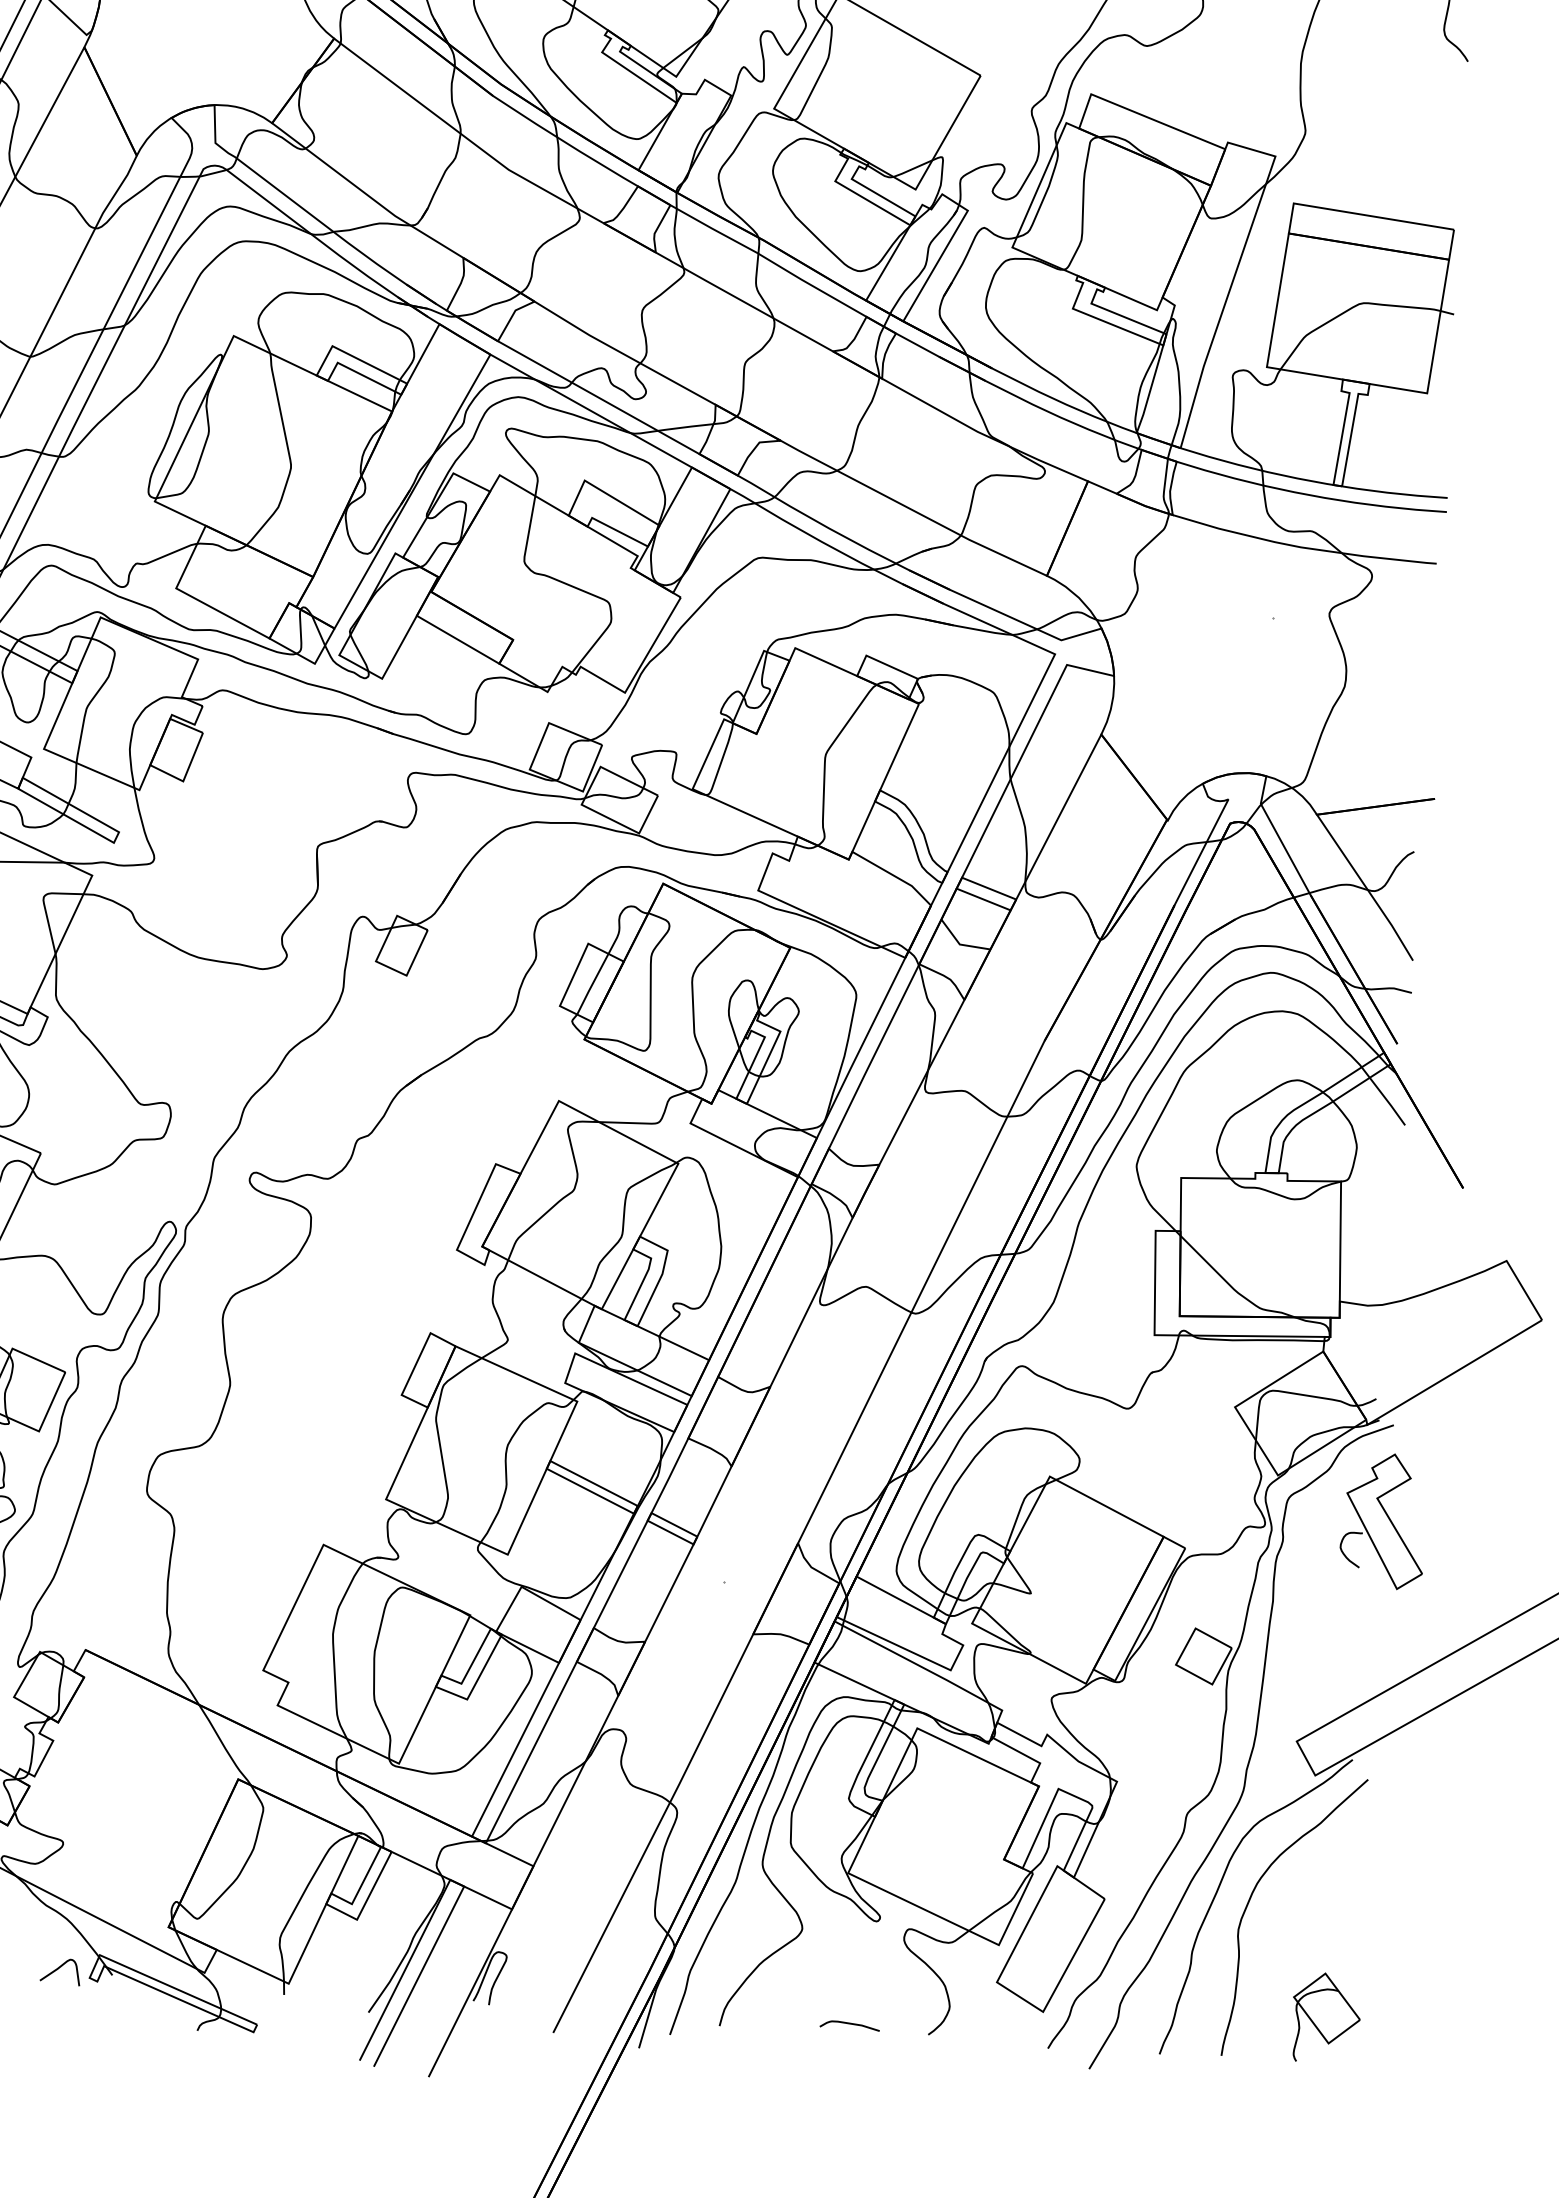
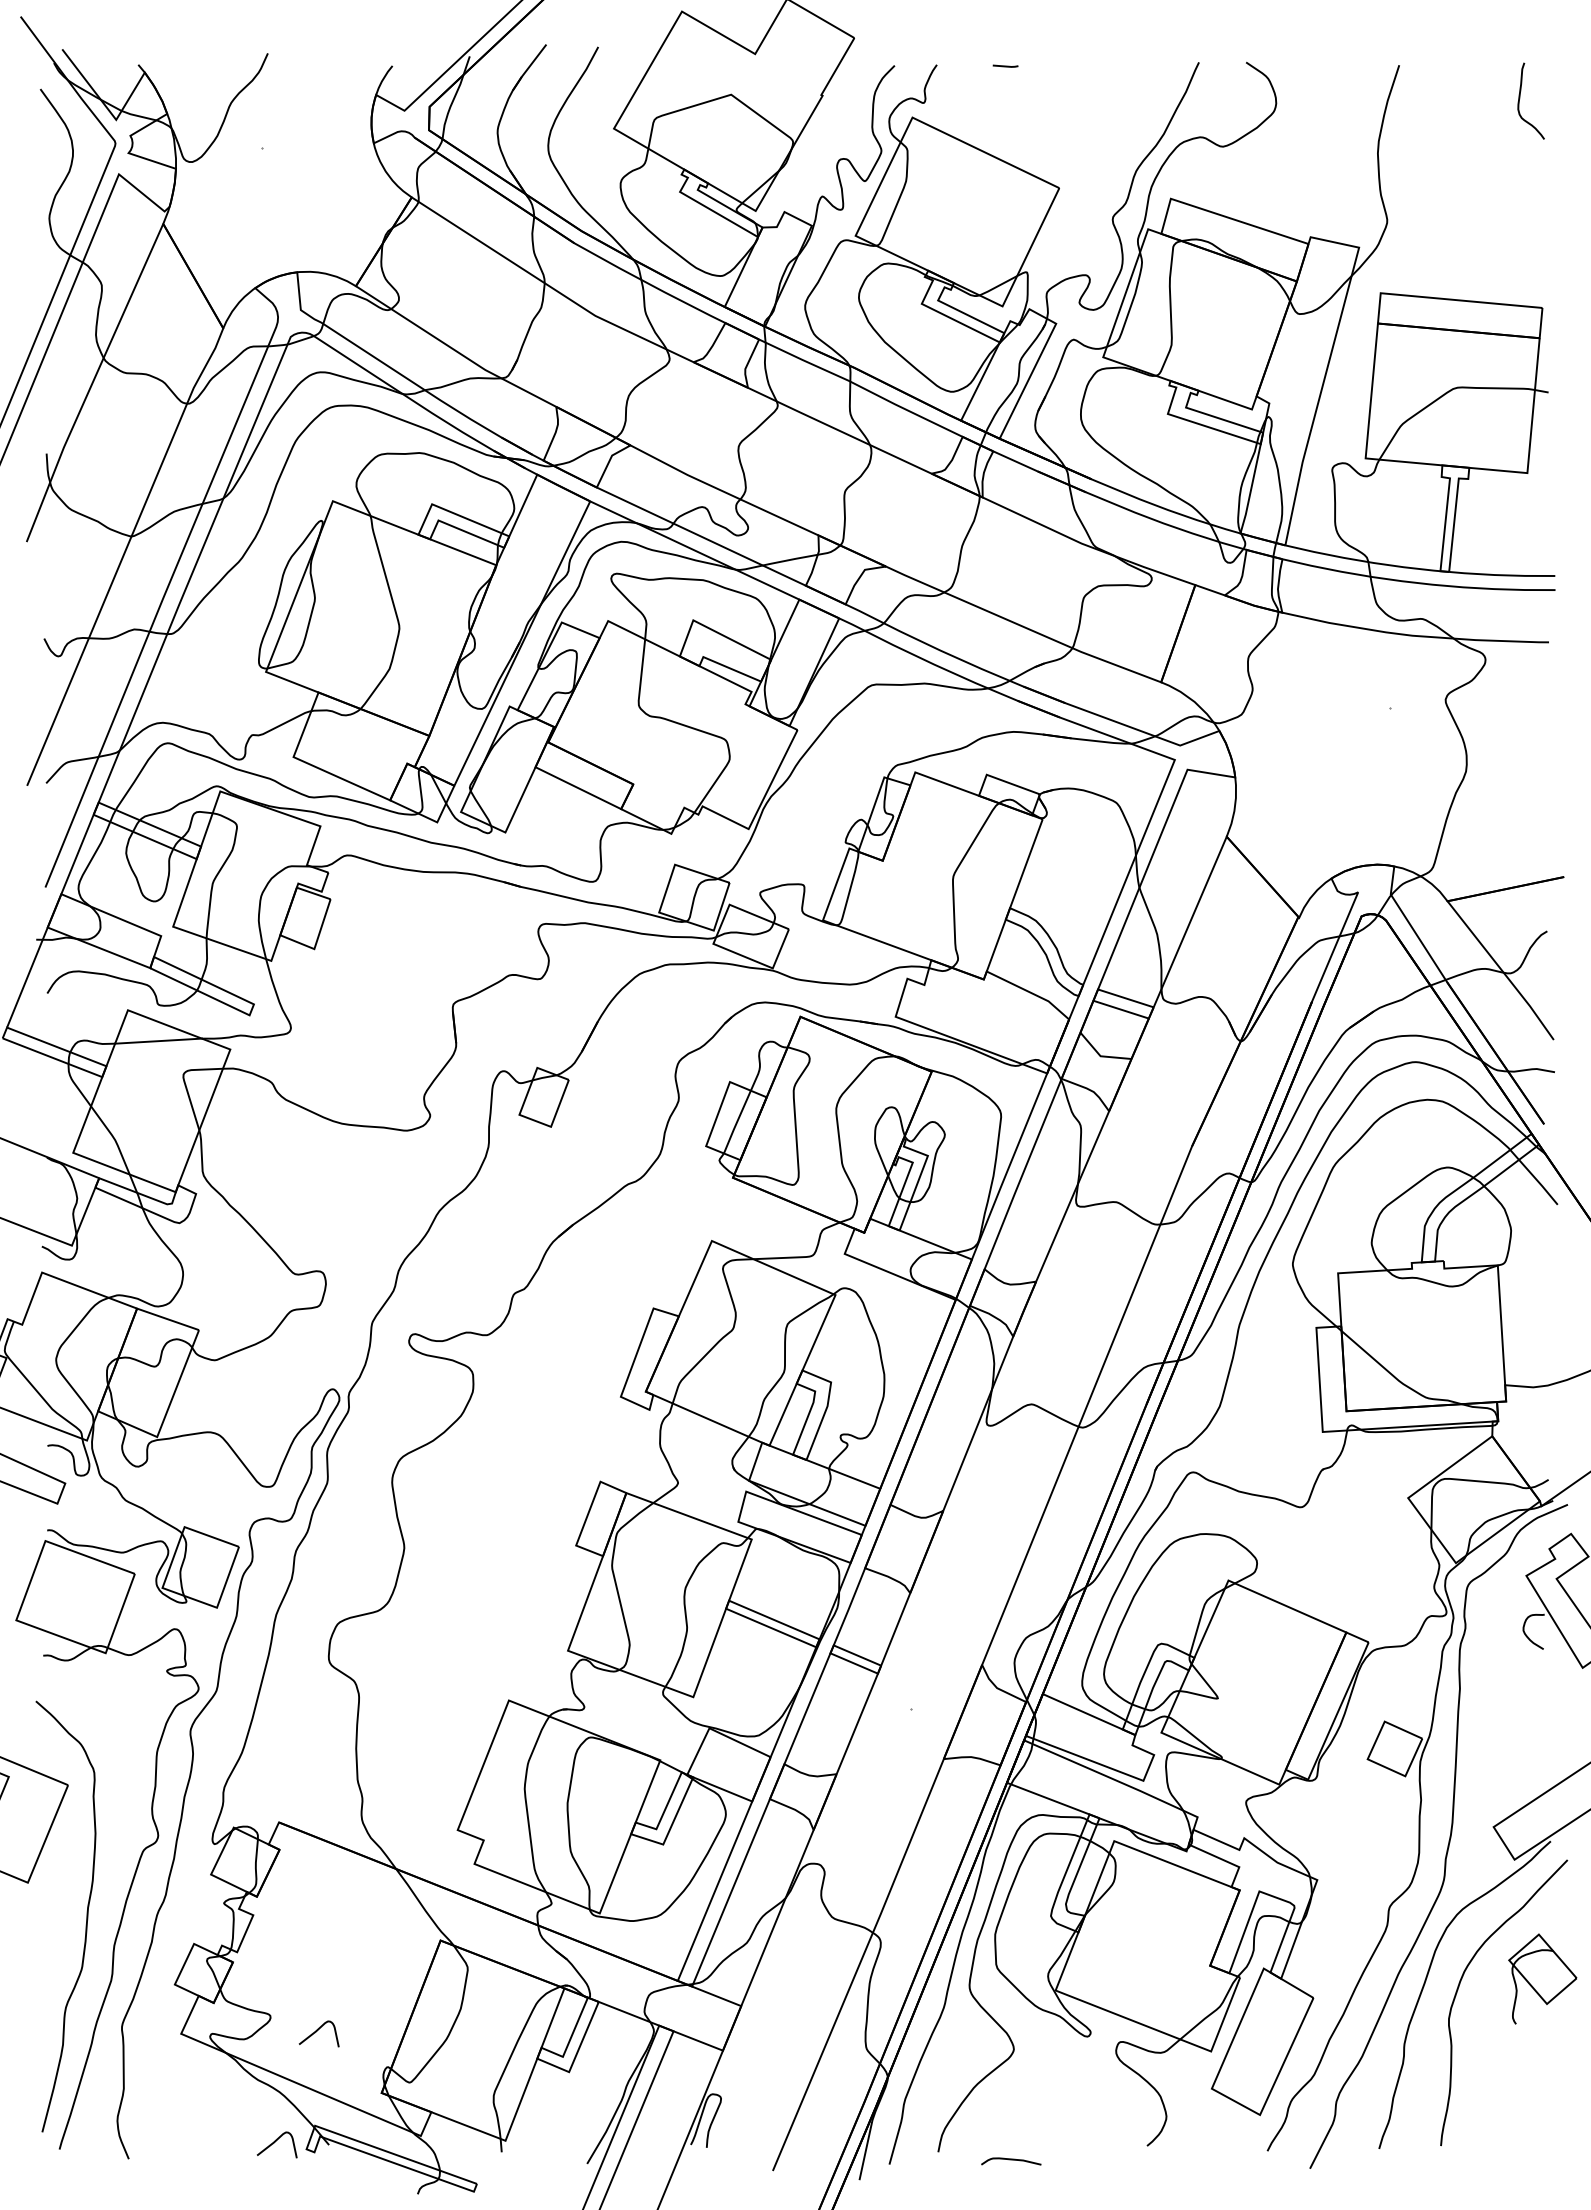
curve: (108, 1861) -> (317, 2031), added
part: (1325, 2017) -> (1542, 1978), moved
curve: (850, 2024) -> (1011, 2160), moved

